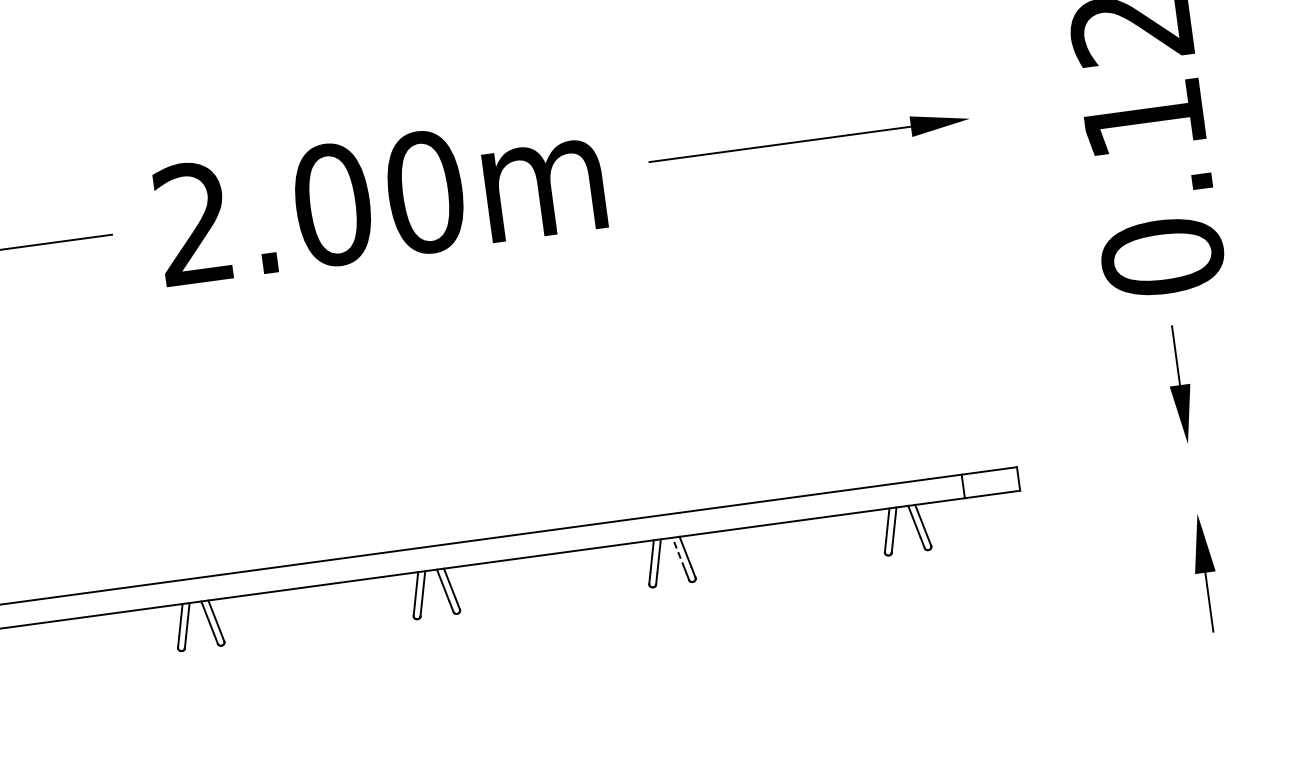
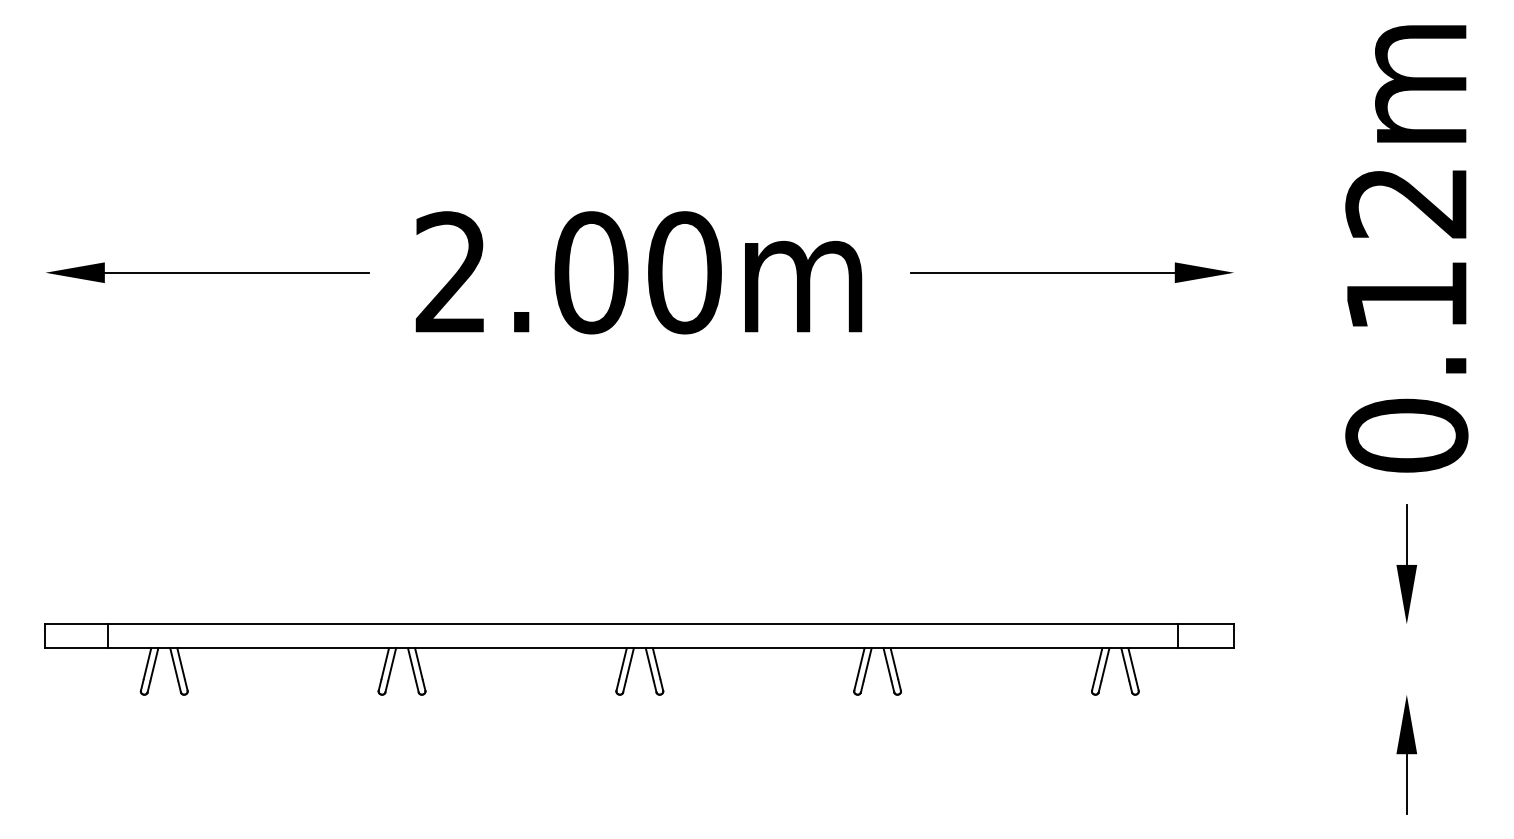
line: (678, 553) -> (887, 664), dashed -> solid

